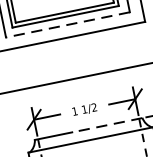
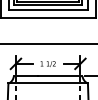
line: (66, 24) -> (47, 9), dashed -> solid
line: (106, 125) -> (59, 76), dashed -> solid

